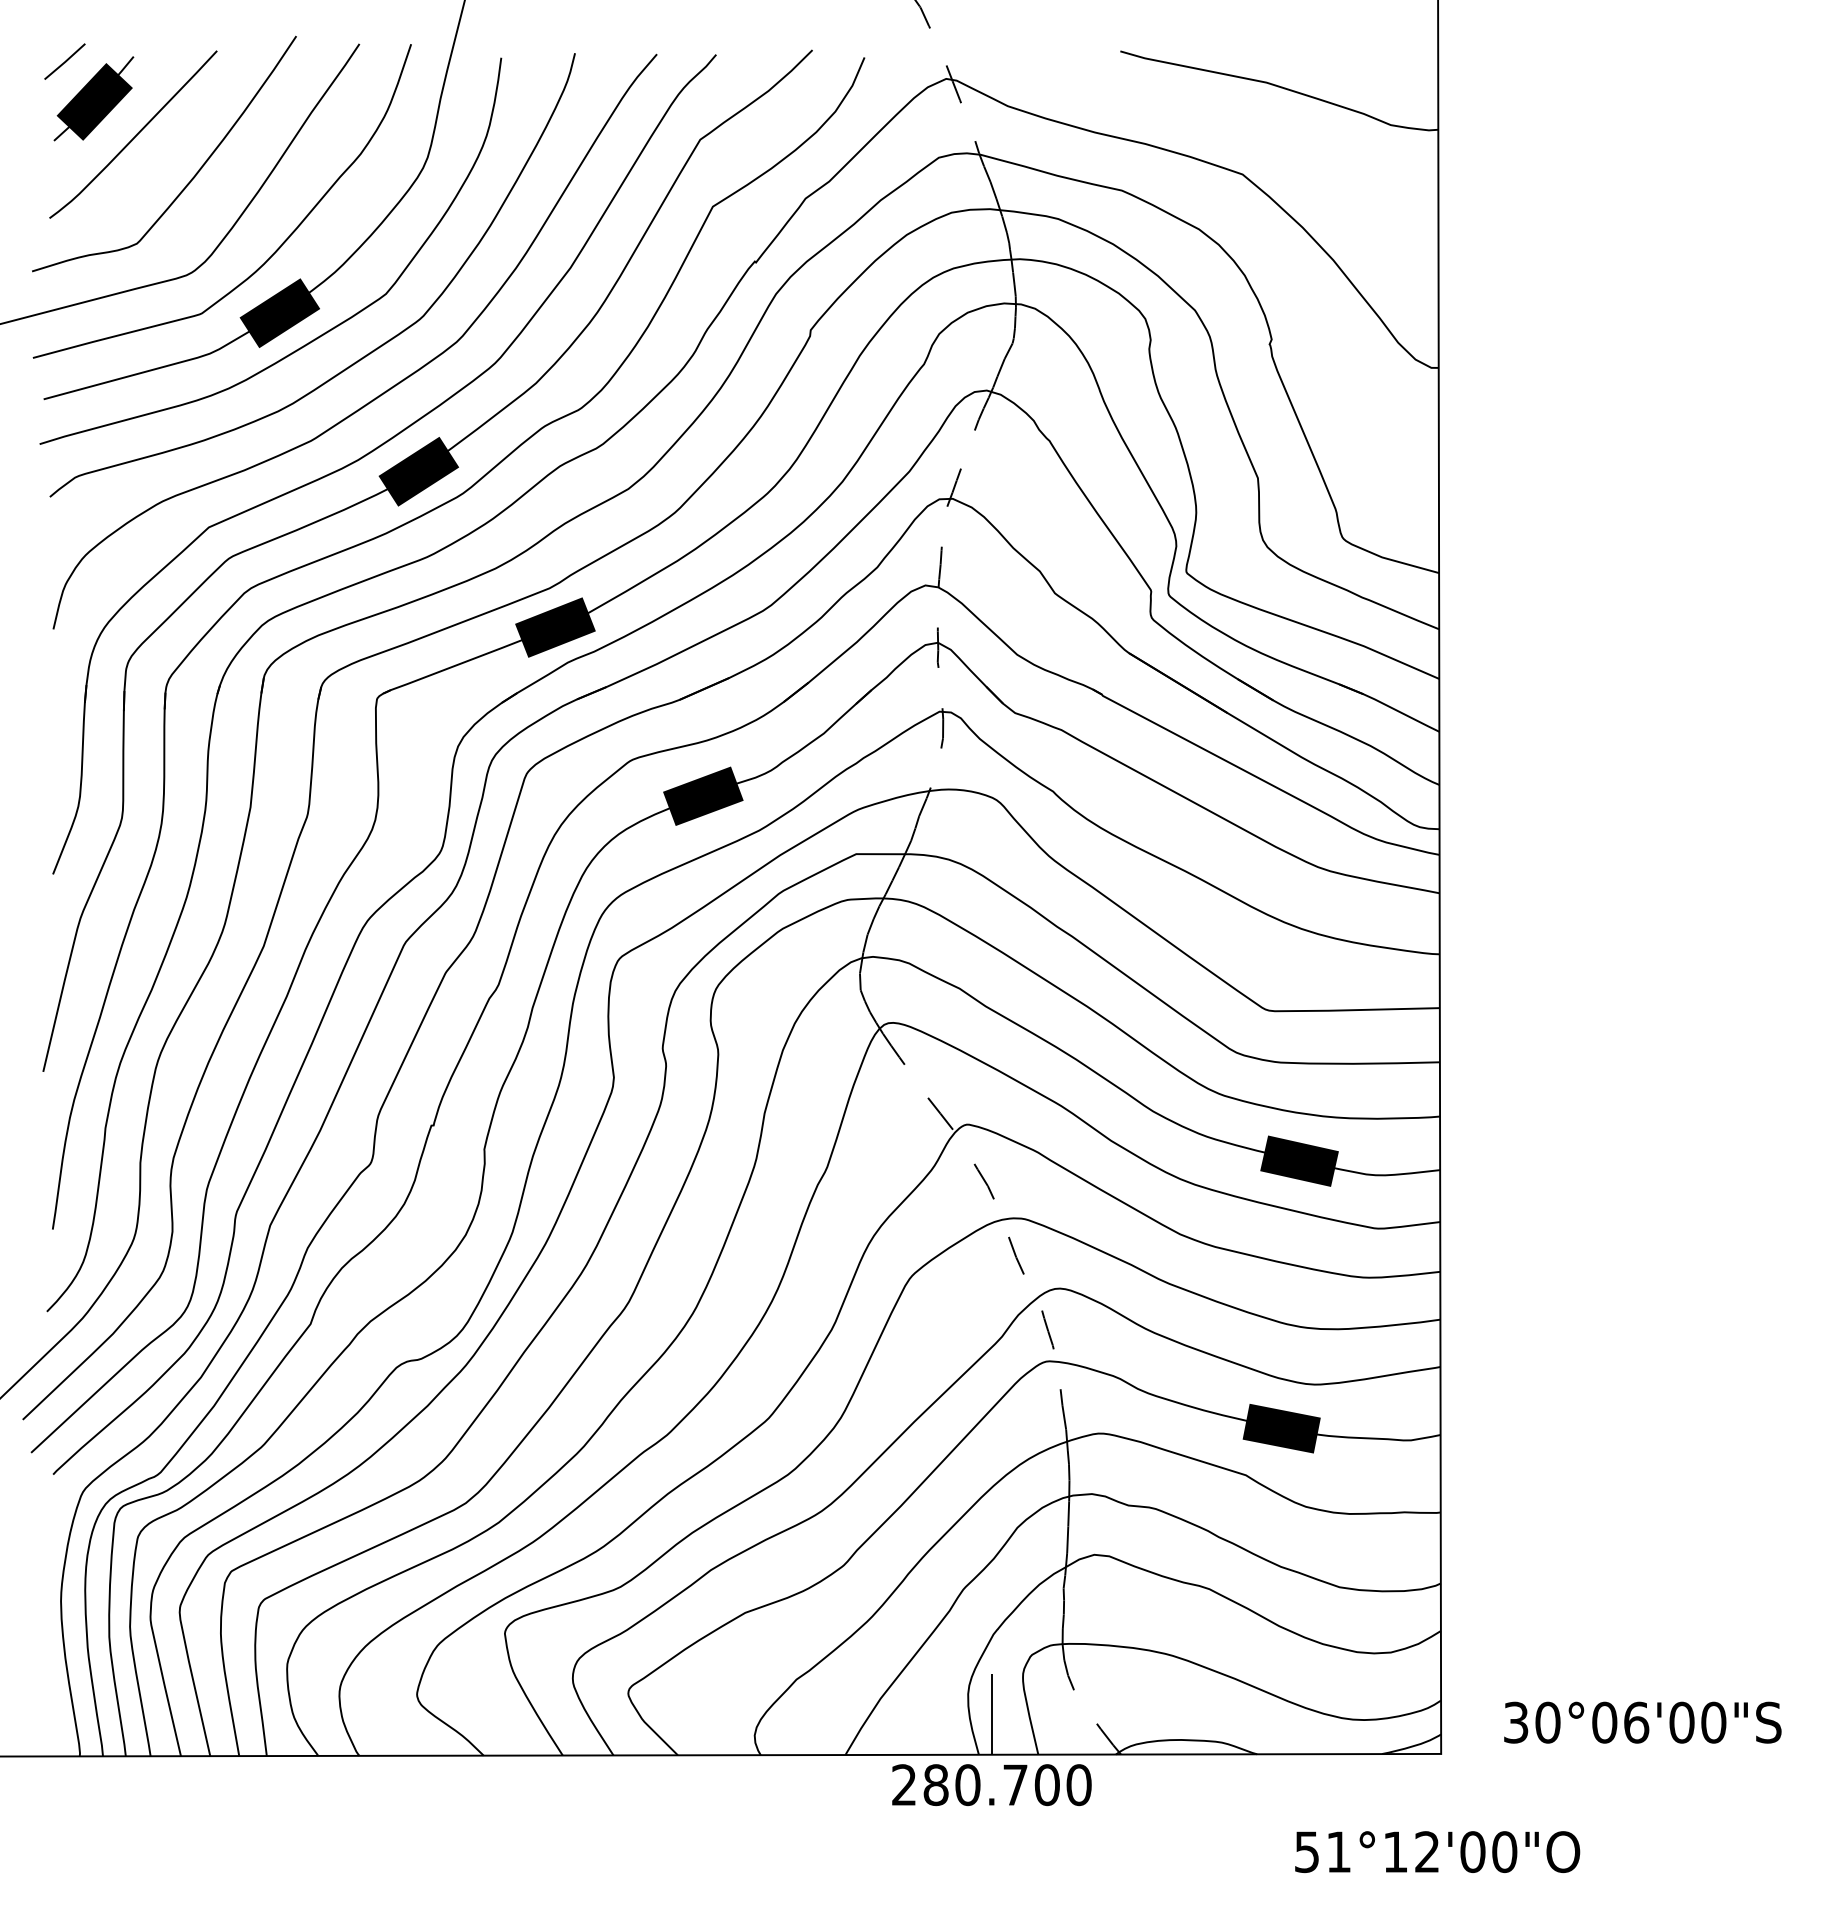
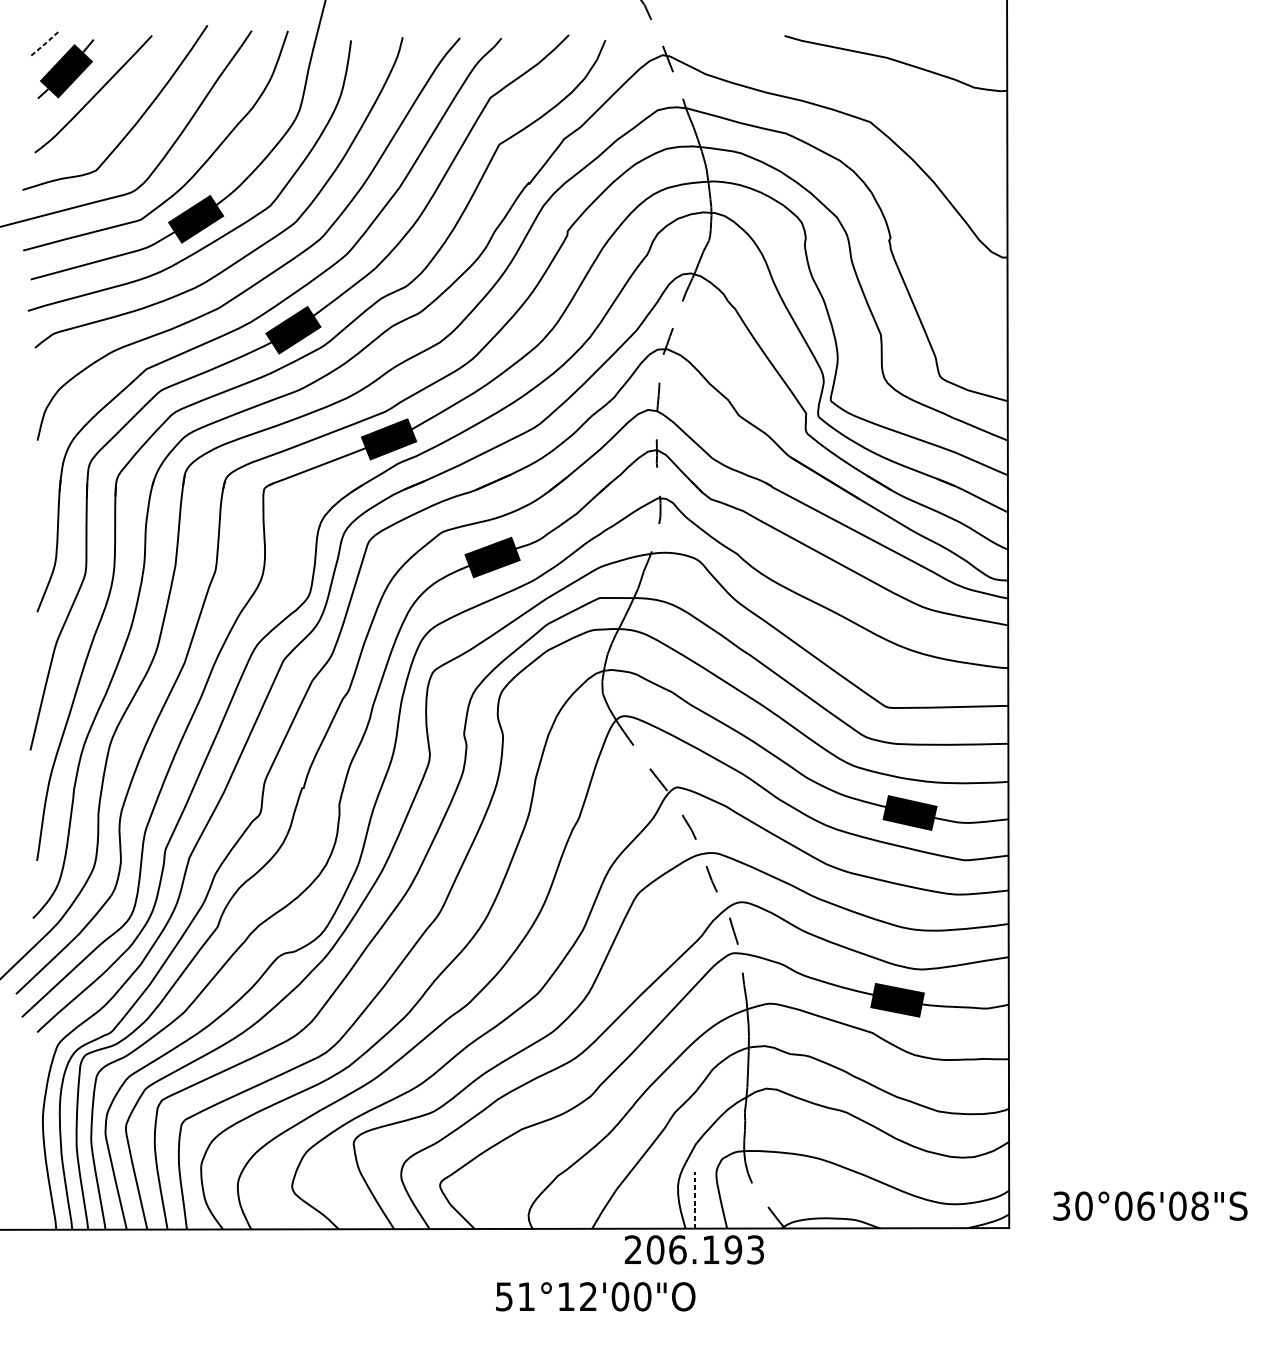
line: (65, 61) -> (45, 43), solid -> dashed
line: (991, 1713) -> (694, 1199), solid -> dashed
text: (1713, 1722) -> (1199, 1206), 30°06'00"S -> 30°06'08"S
text: (1007, 1785) -> (705, 1250), 280.700 -> 206.193
text: (1437, 1851) -> (595, 1296), moved

